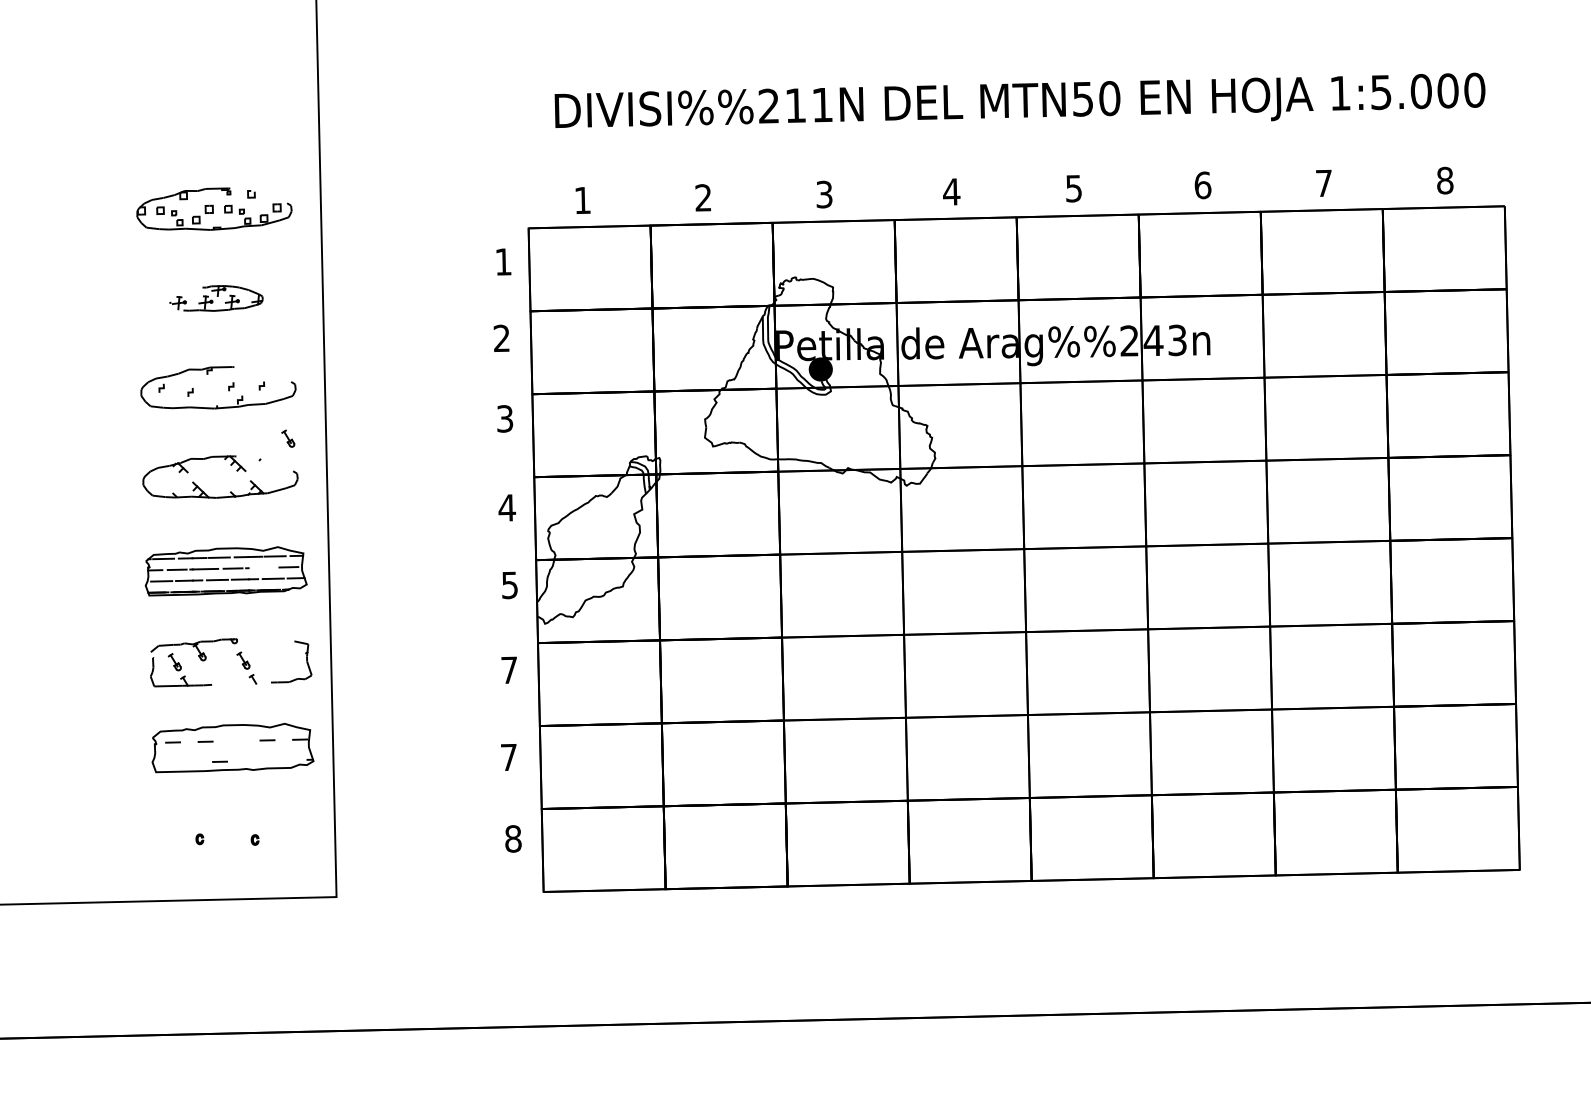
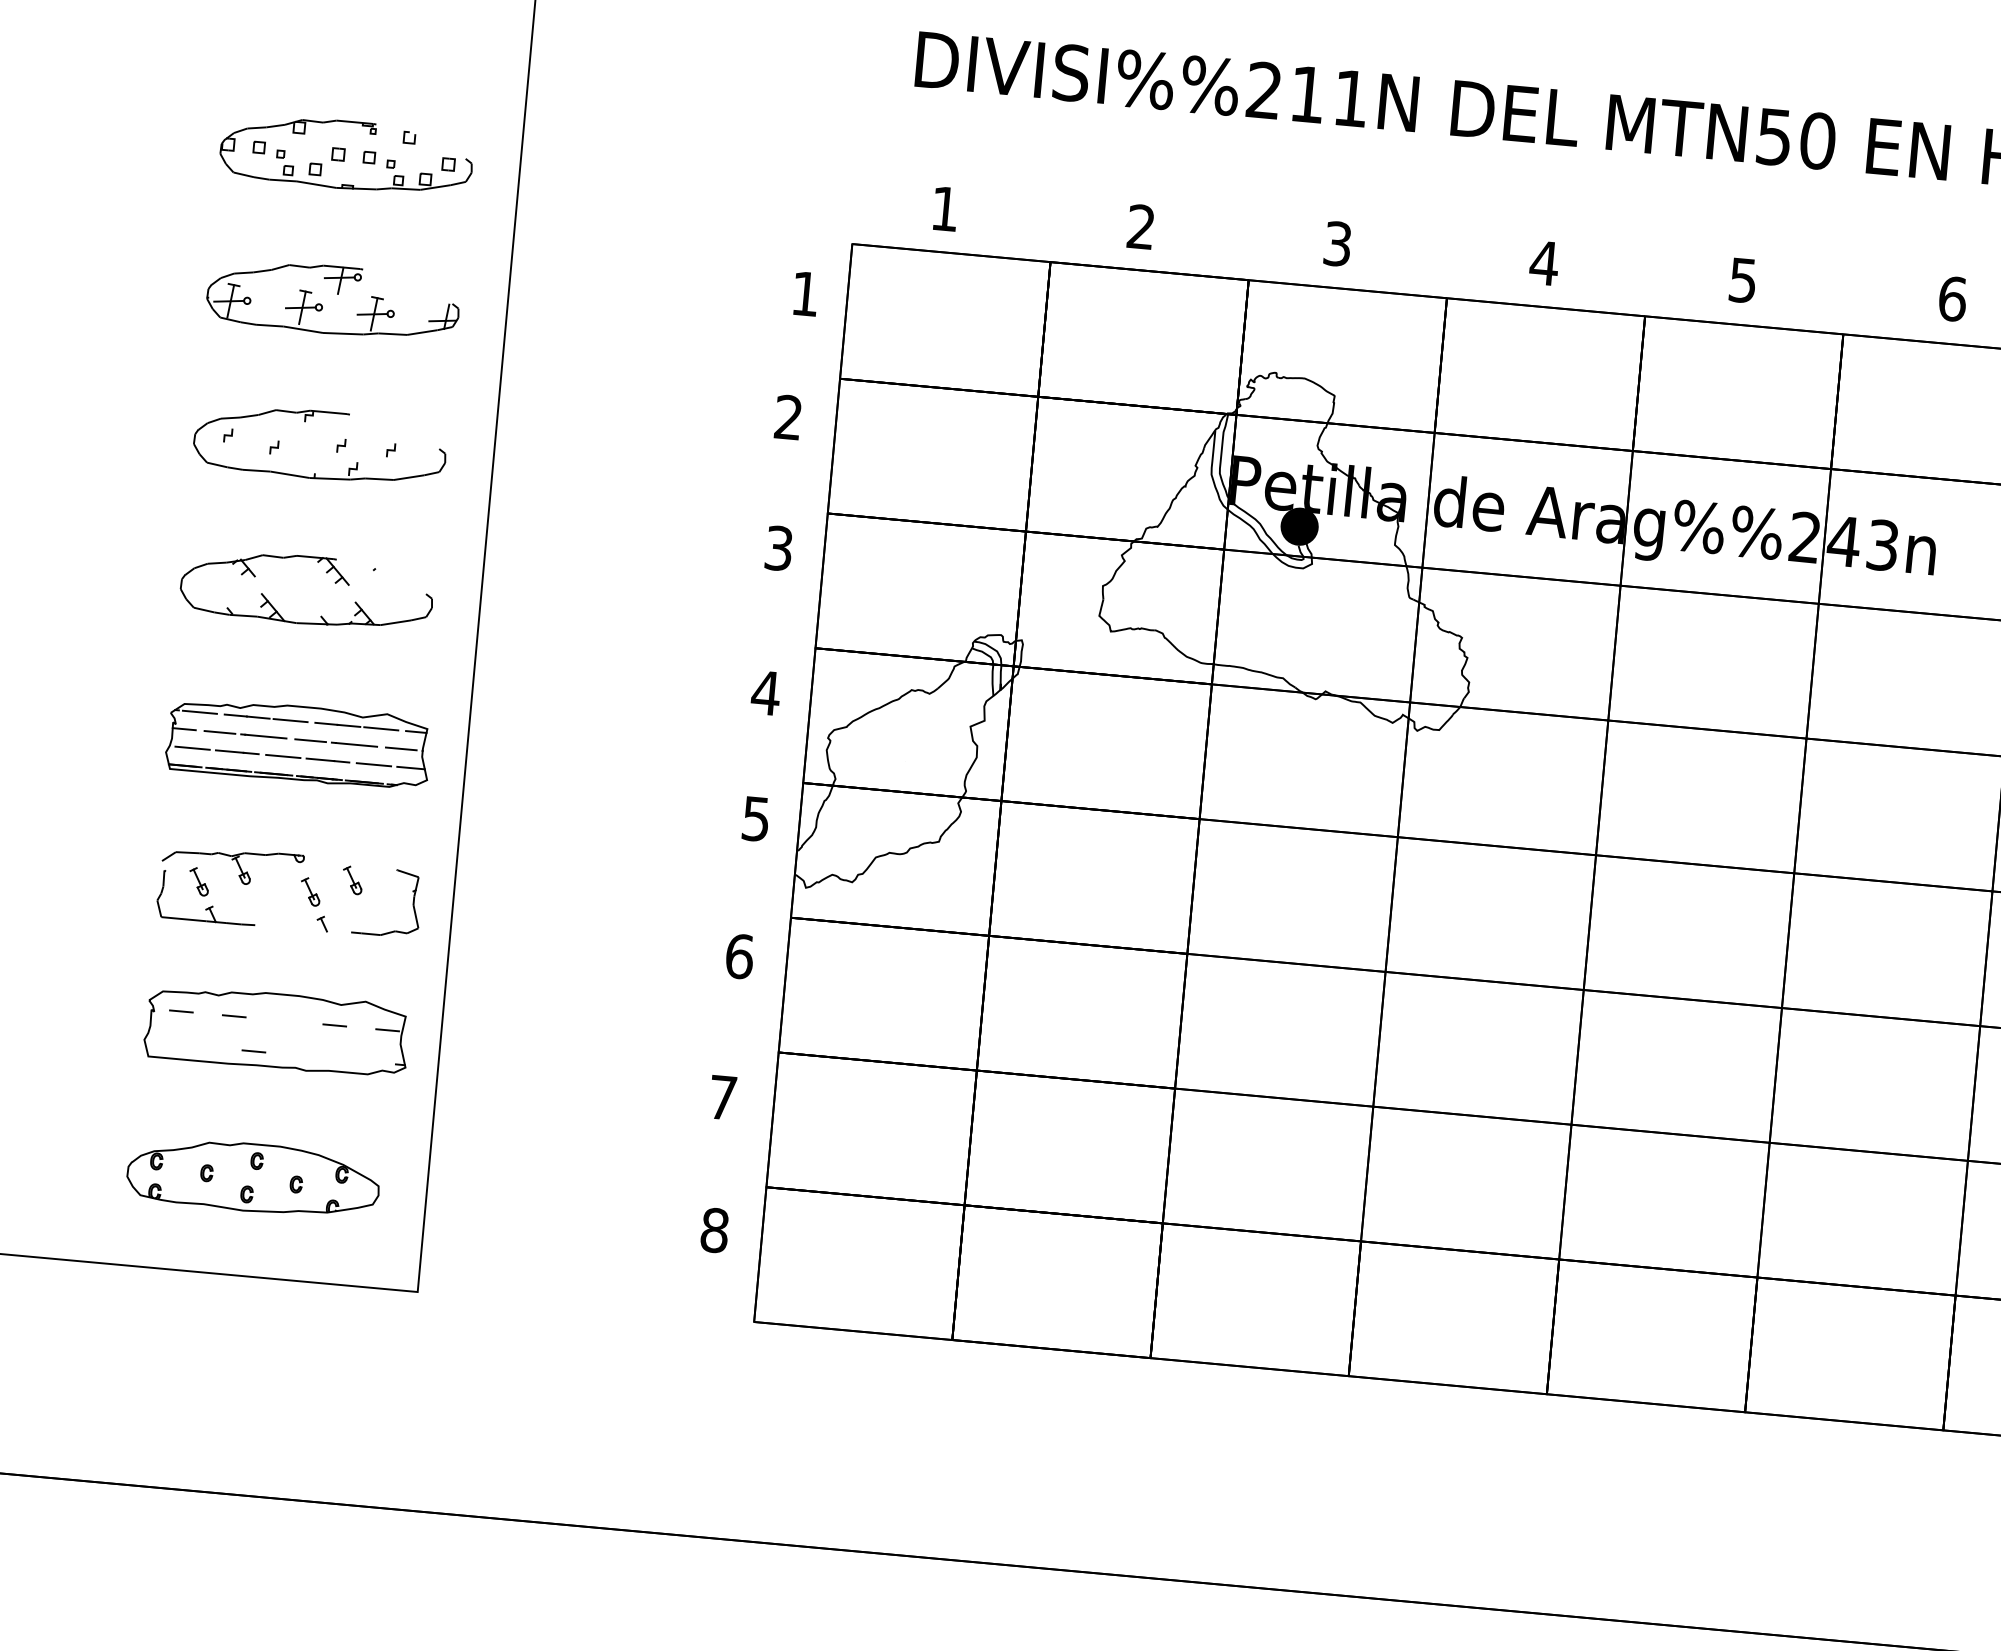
part: (216, 298) -> (333, 300), size x1.67
part: (288, 438) -> (352, 879), moved
line: (260, 567) -> (355, 744), added
text: (509, 670) -> (739, 956), 7 -> 6
part: (228, 838) -> (253, 1177), added

